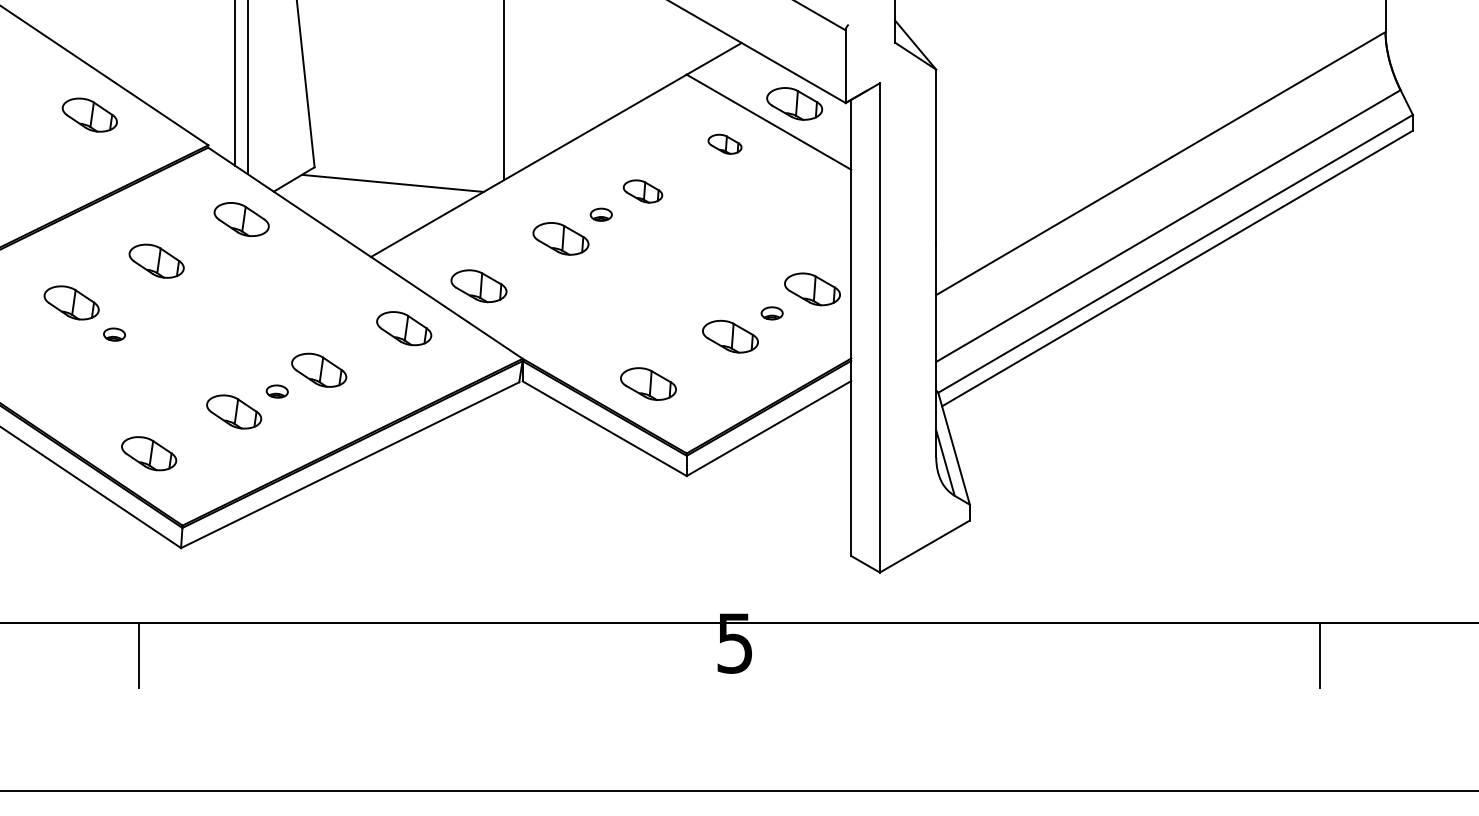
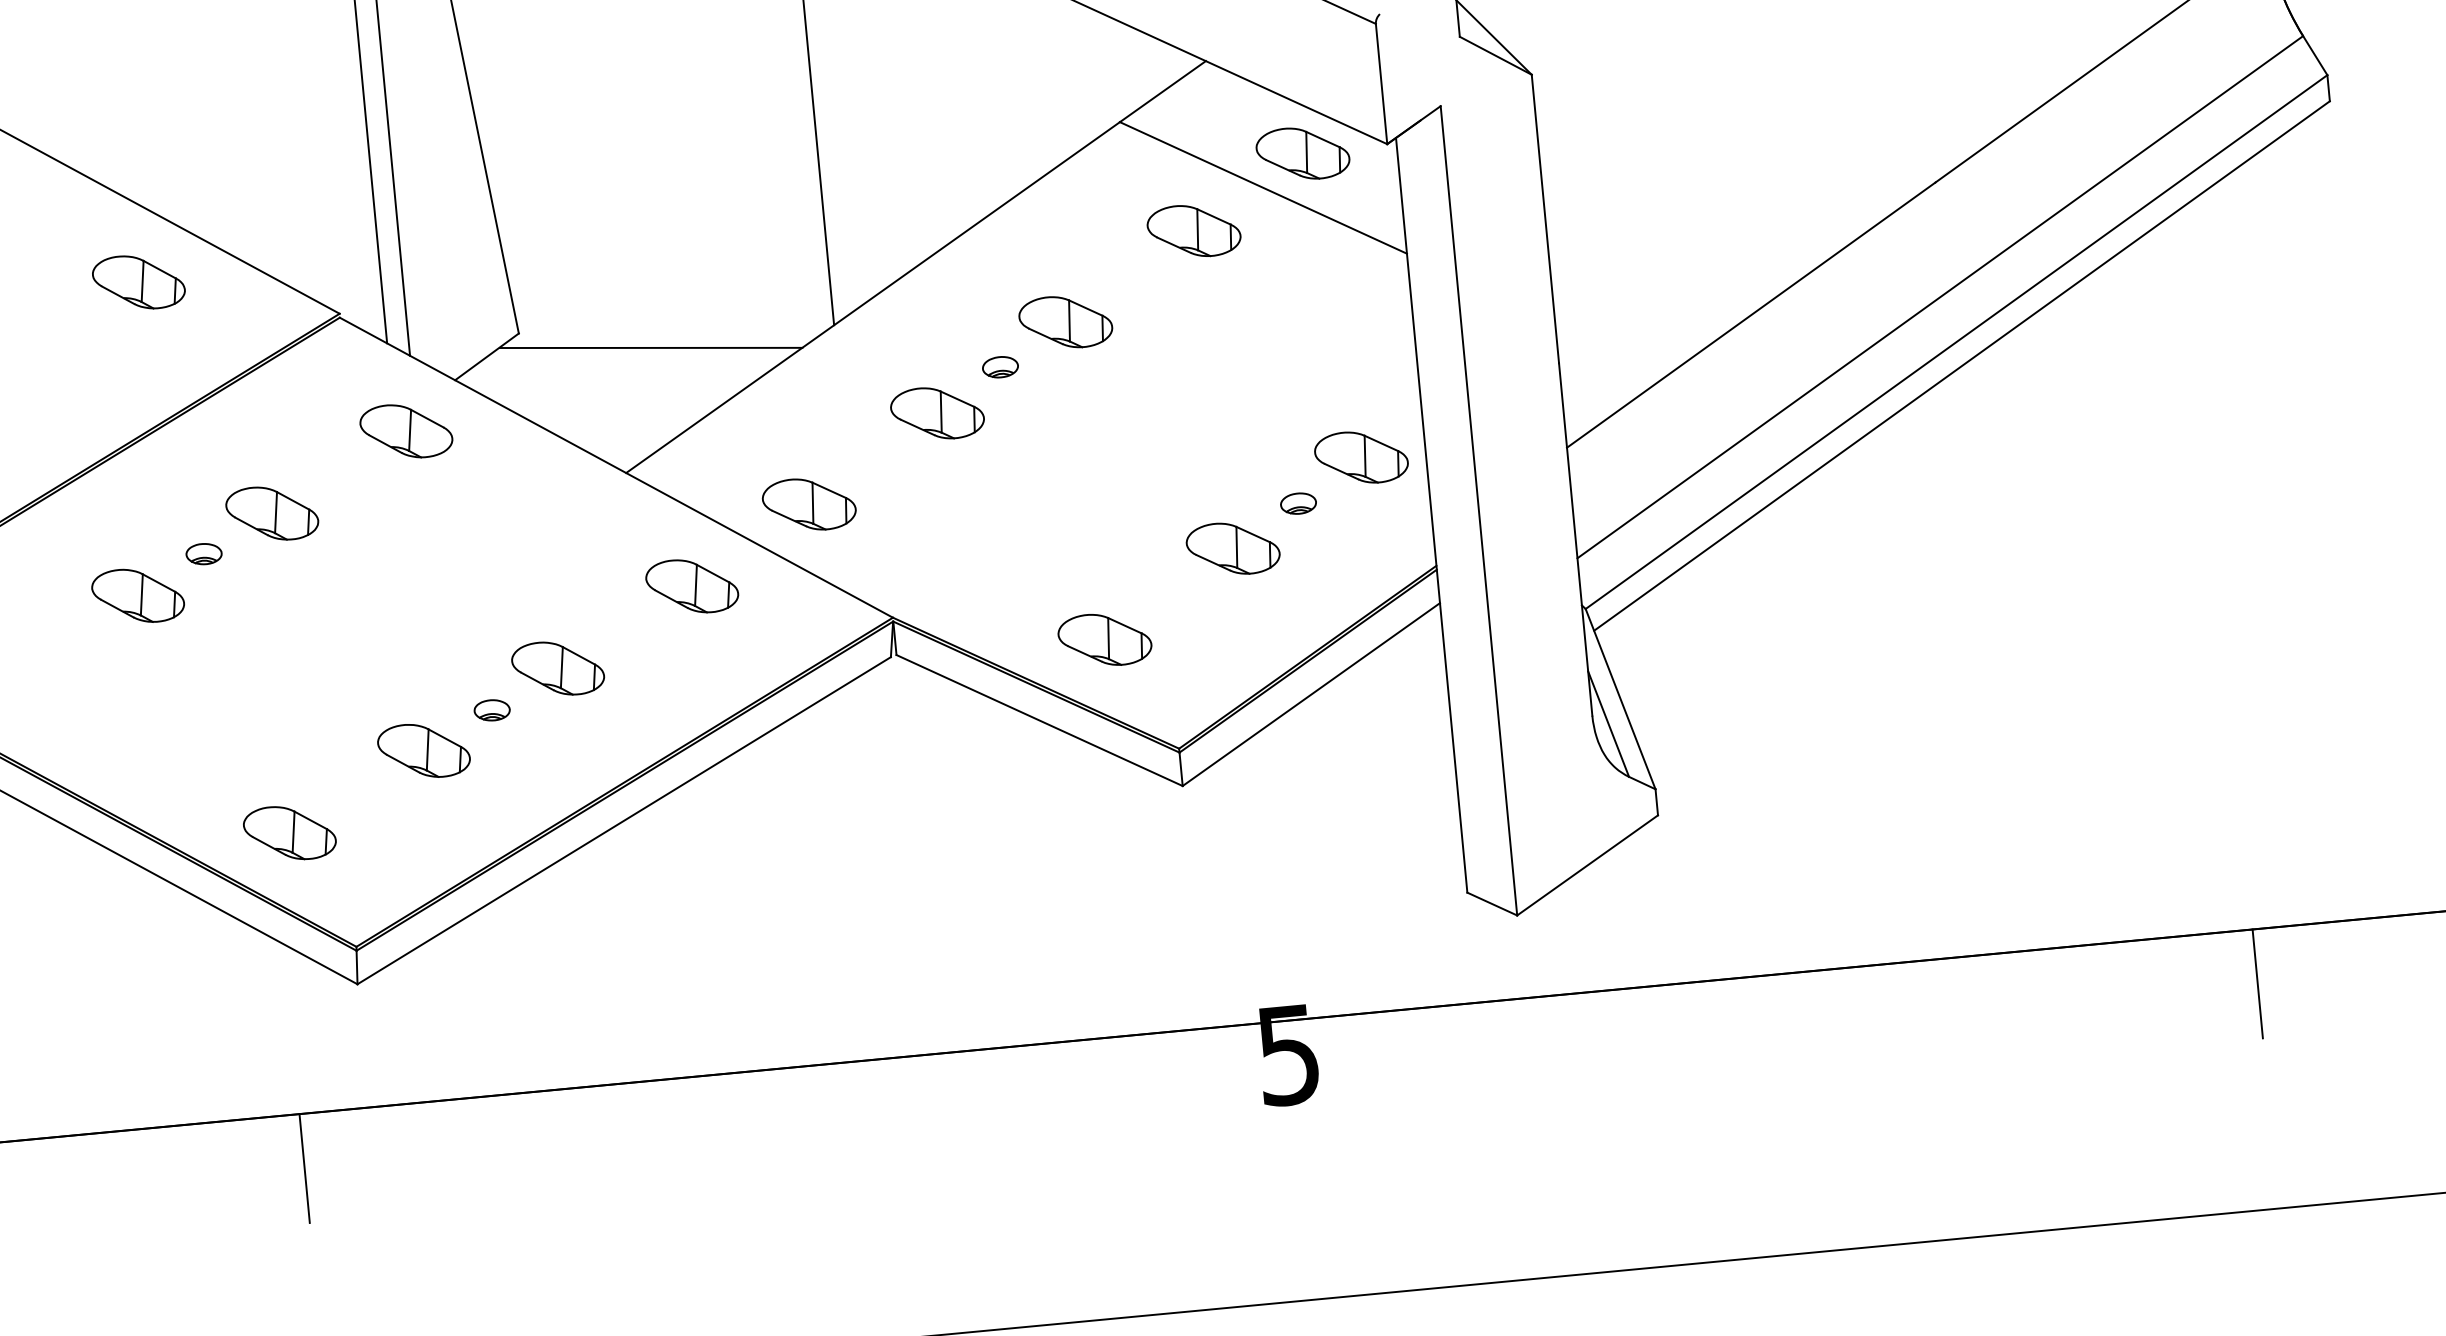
part: (724, 144) -> (1193, 231), size x1.67
part: (642, 191) -> (1064, 322), size x1.43
part: (114, 334) -> (204, 553), moved

